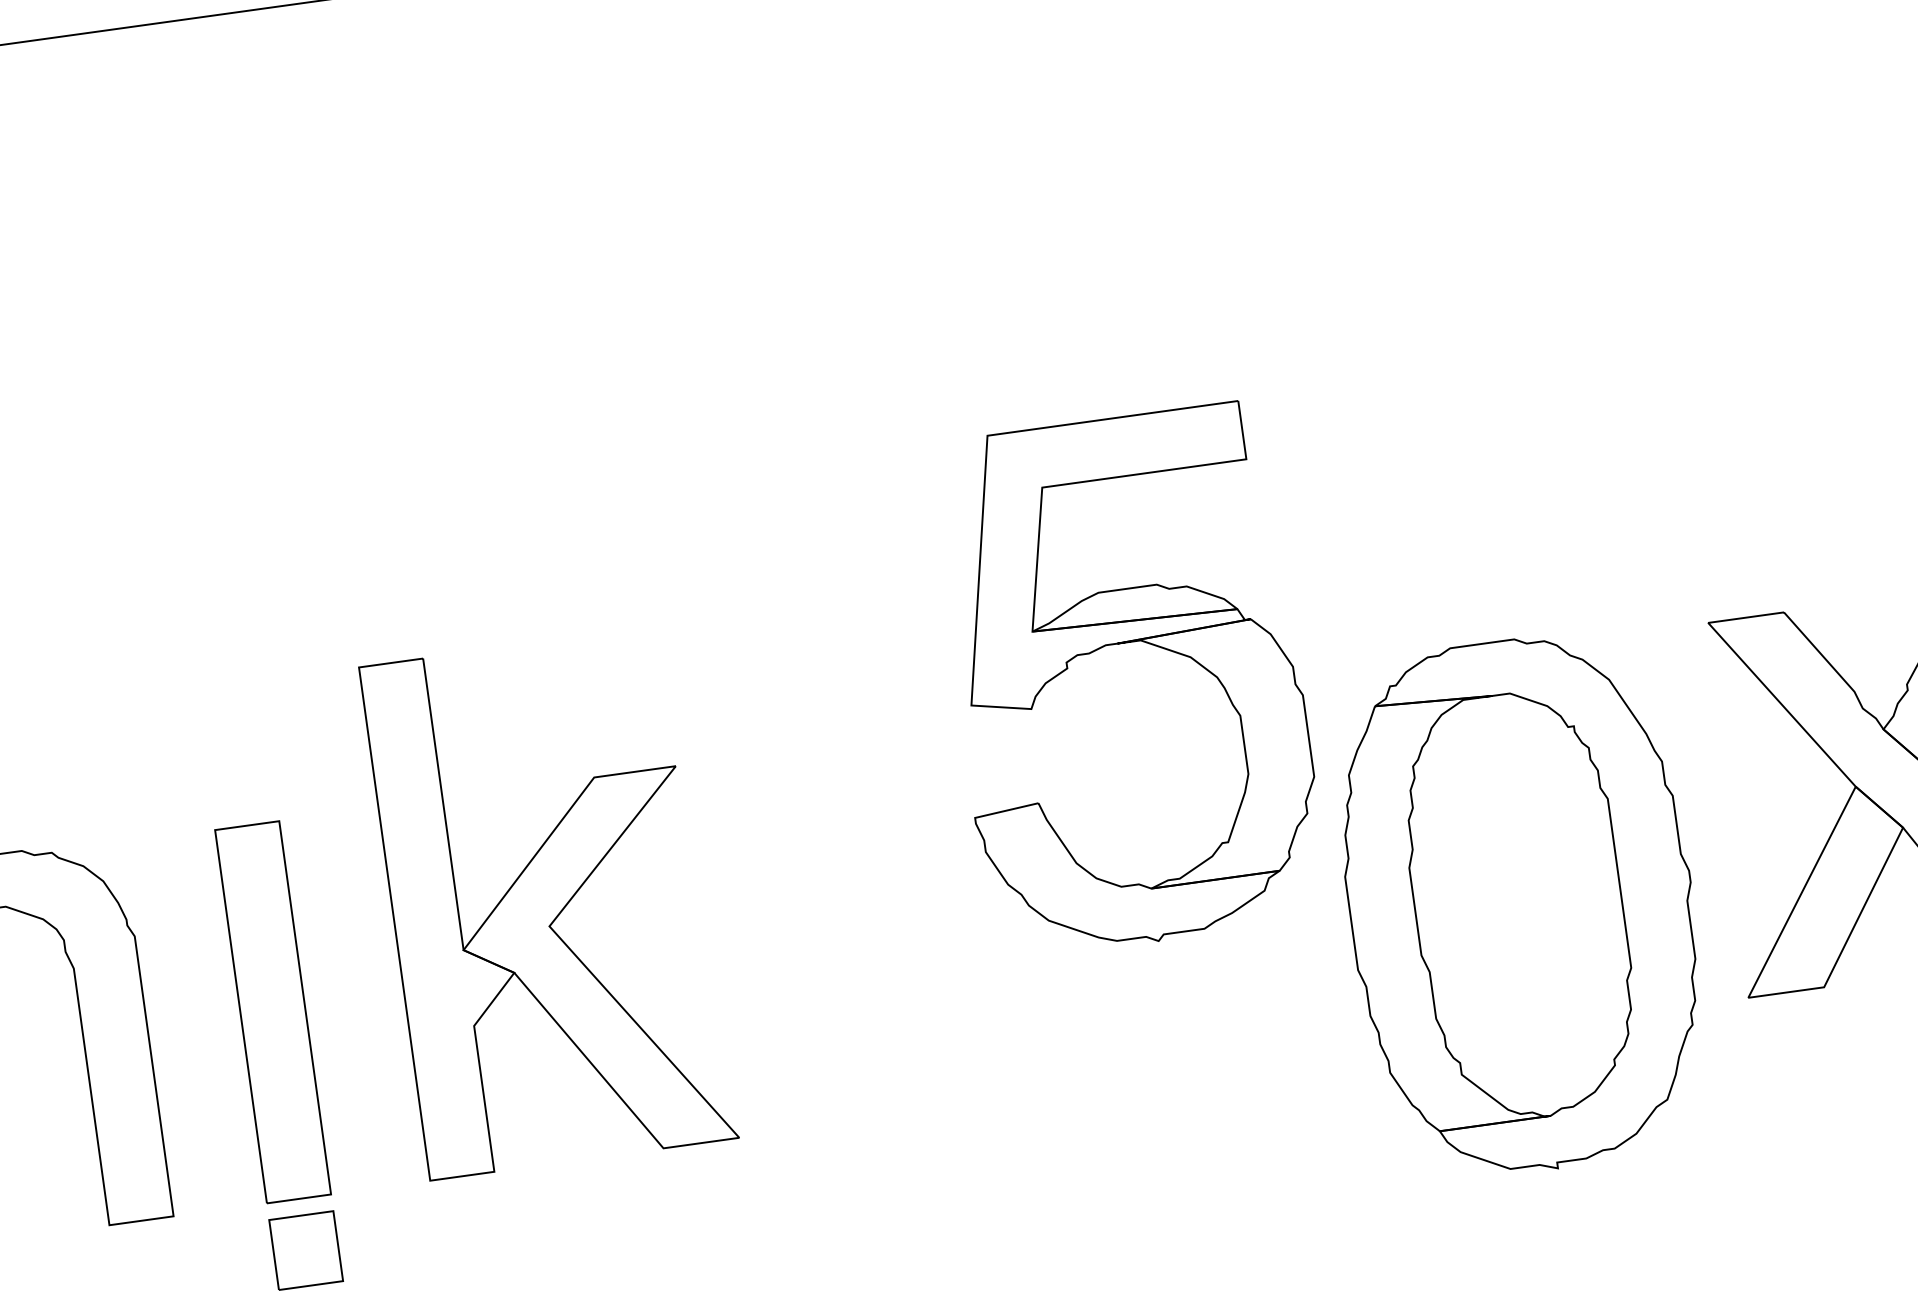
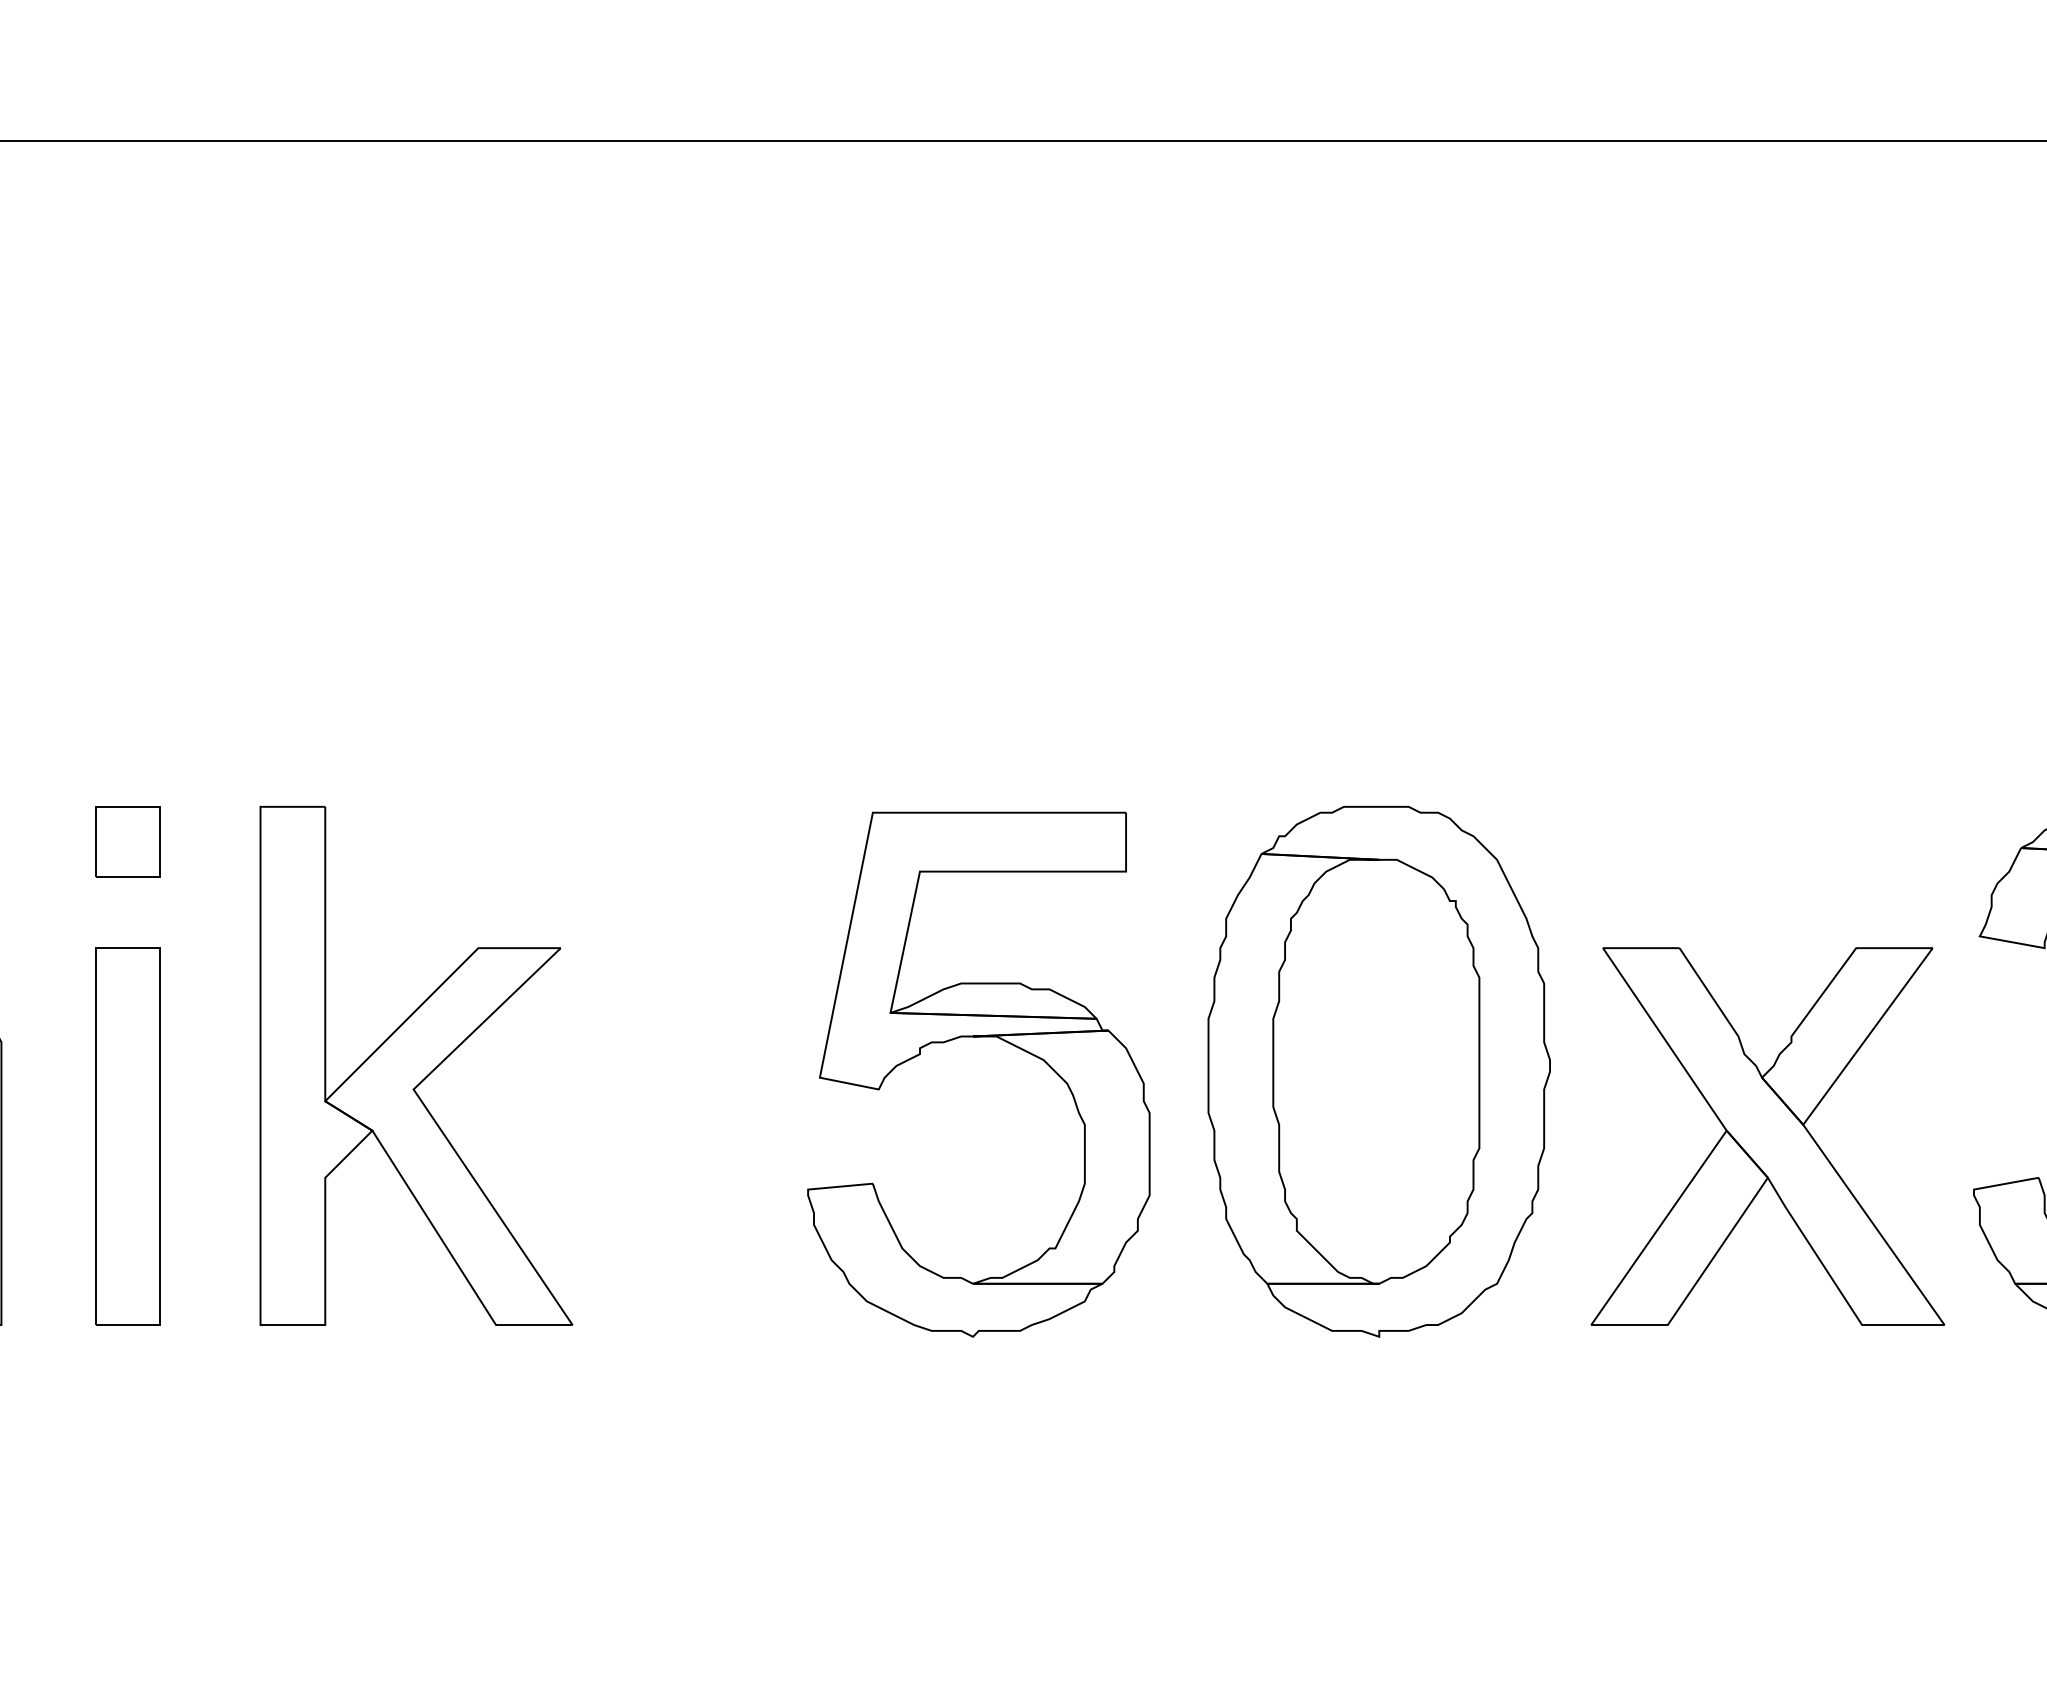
part: (1123, 643) -> (978, 1037), moved
part: (1520, 905) -> (1378, 1071), moved
part: (305, 1249) -> (127, 841), moved

